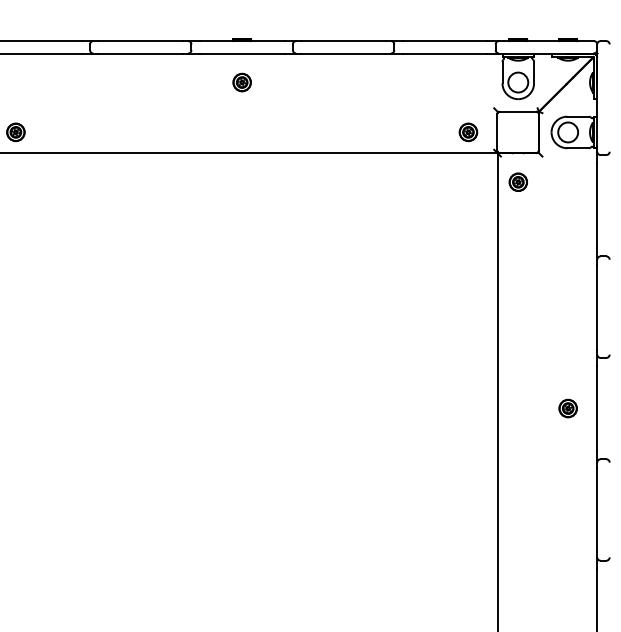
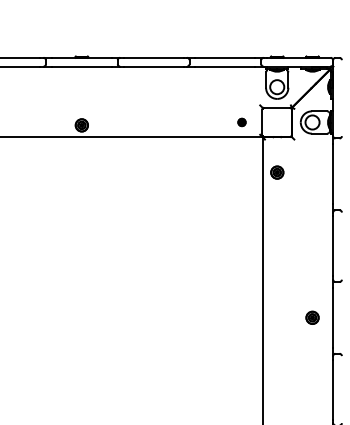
part: (241, 82) -> (81, 125), moved
part: (468, 132) -> (242, 122), size x0.6
part: (517, 181) -> (276, 172), moved

